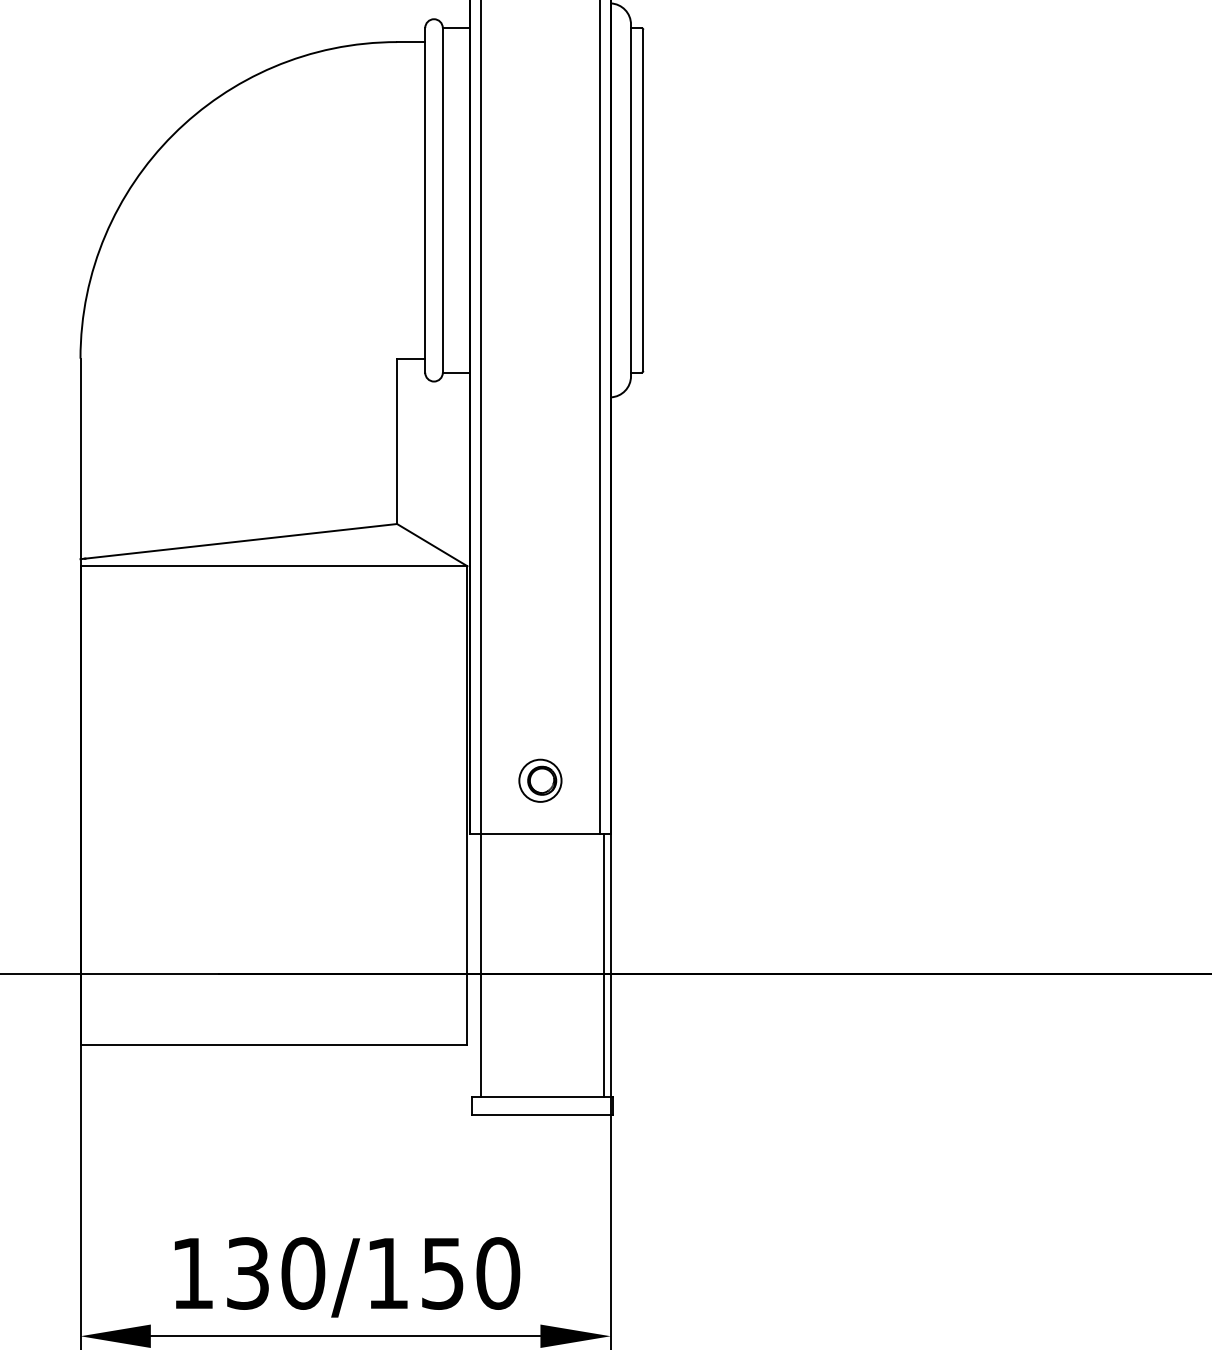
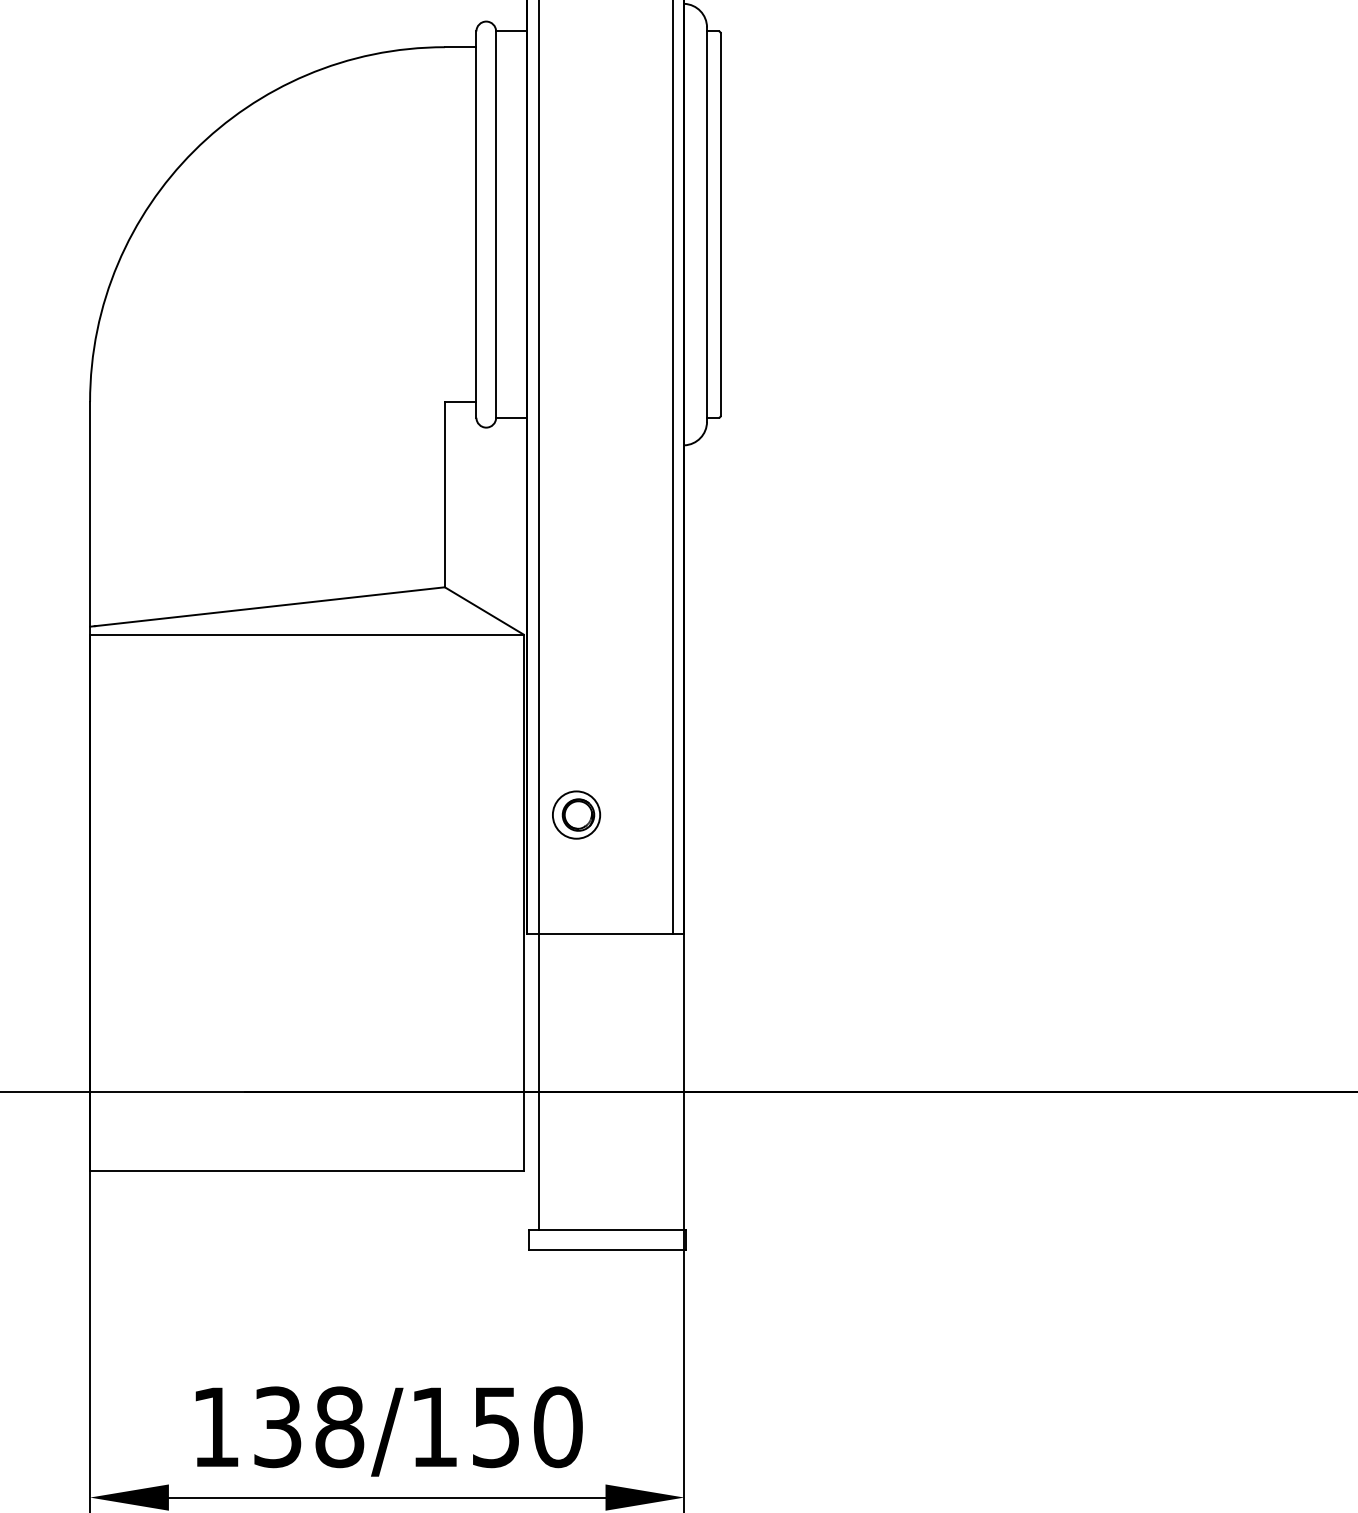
part: (540, 780) -> (576, 814), moved
line: (603, 964) -> (676, 1081), removed
text: (303, 1272) -> (339, 1426), 130/150 -> 138/150

